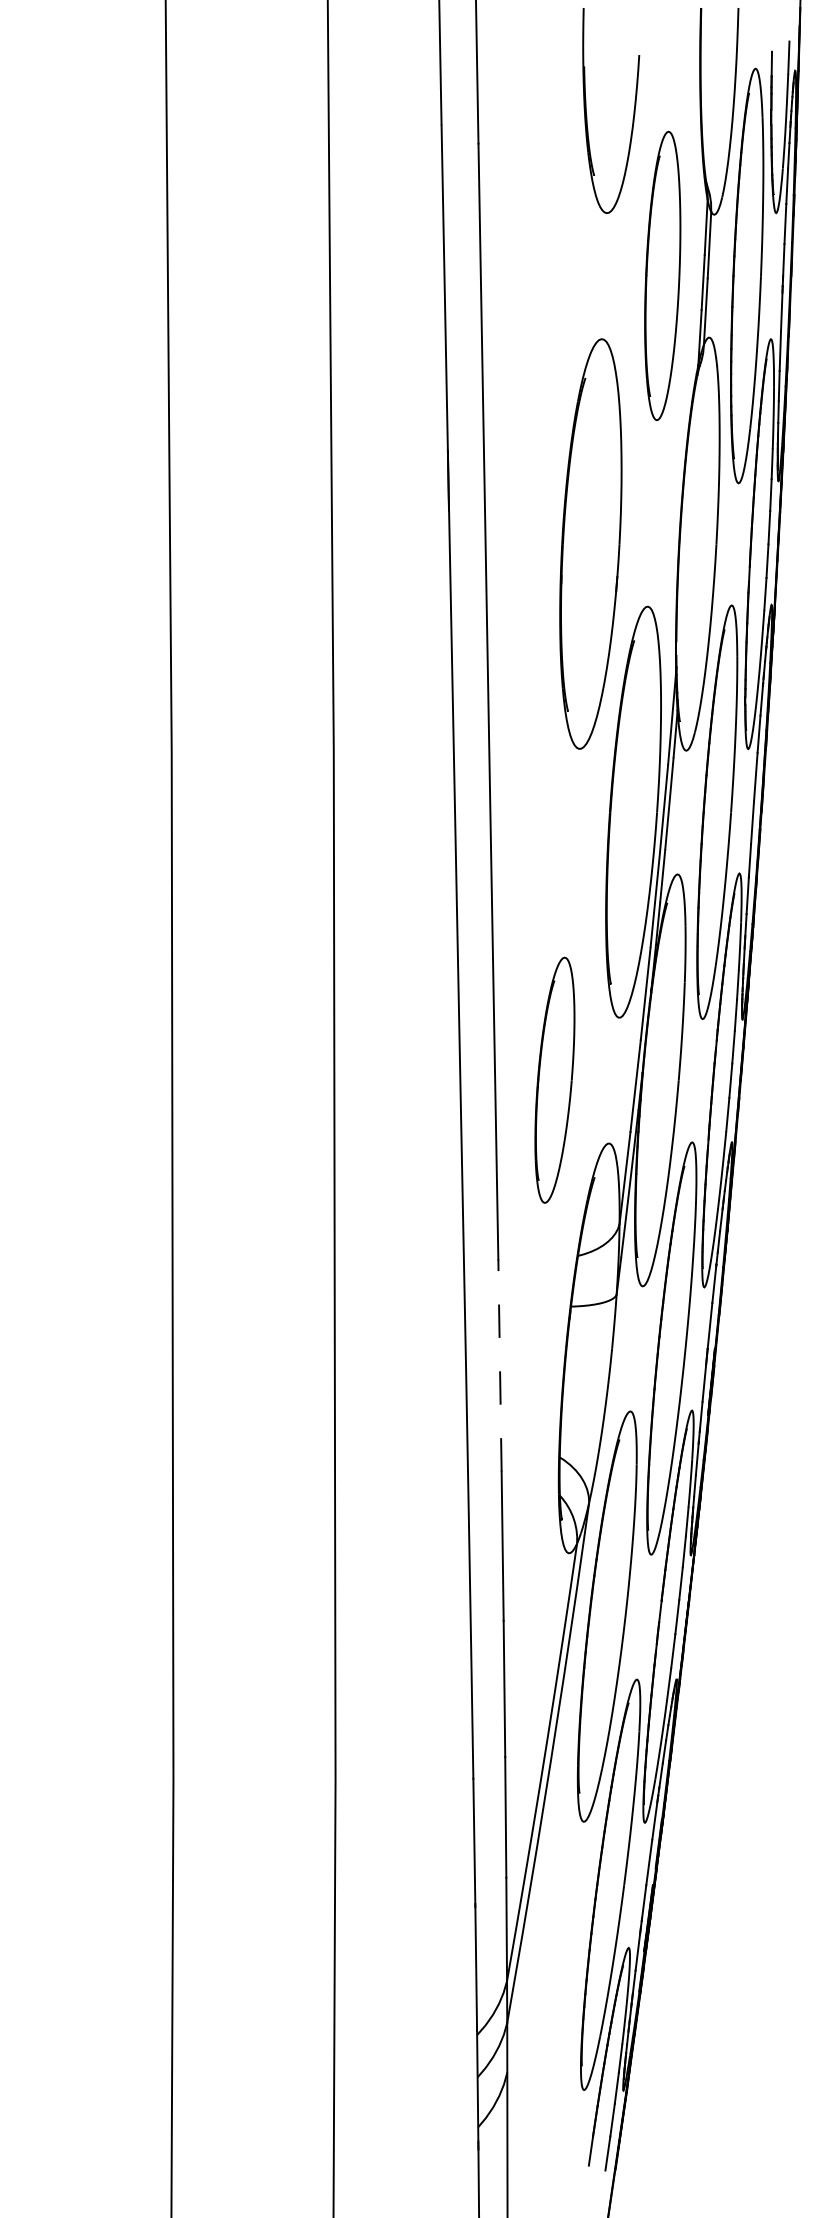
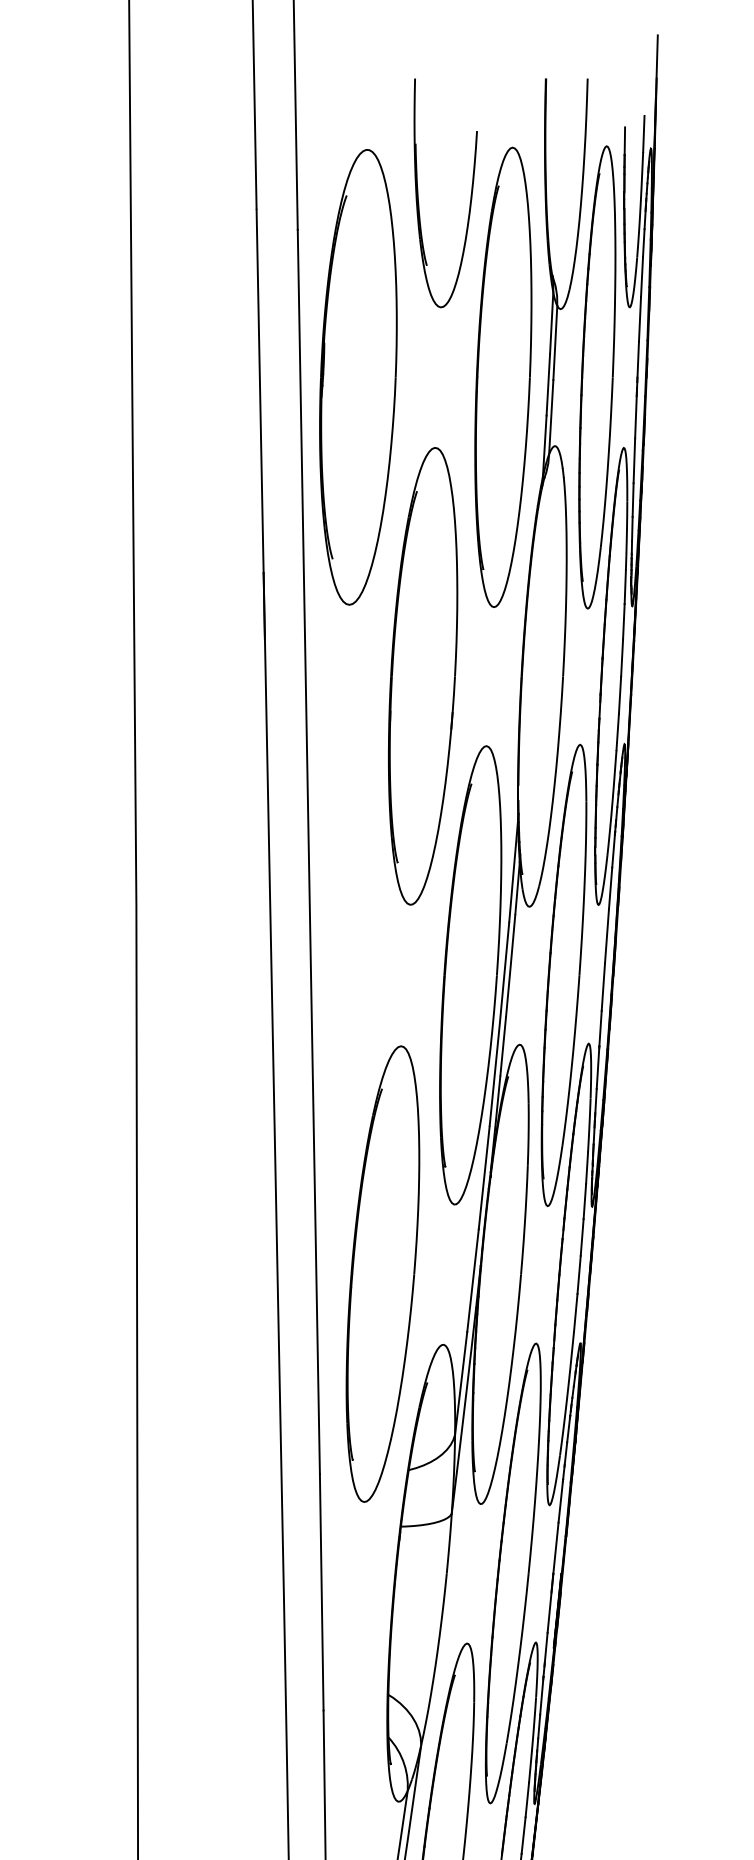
part: (532, 275) -> (357, 376), added
part: (662, 275) -> (502, 376), size x1.43
part: (554, 1080) -> (382, 1274), size x1.67
line: (499, 1365) -> (321, 1592), dashed -> solid

